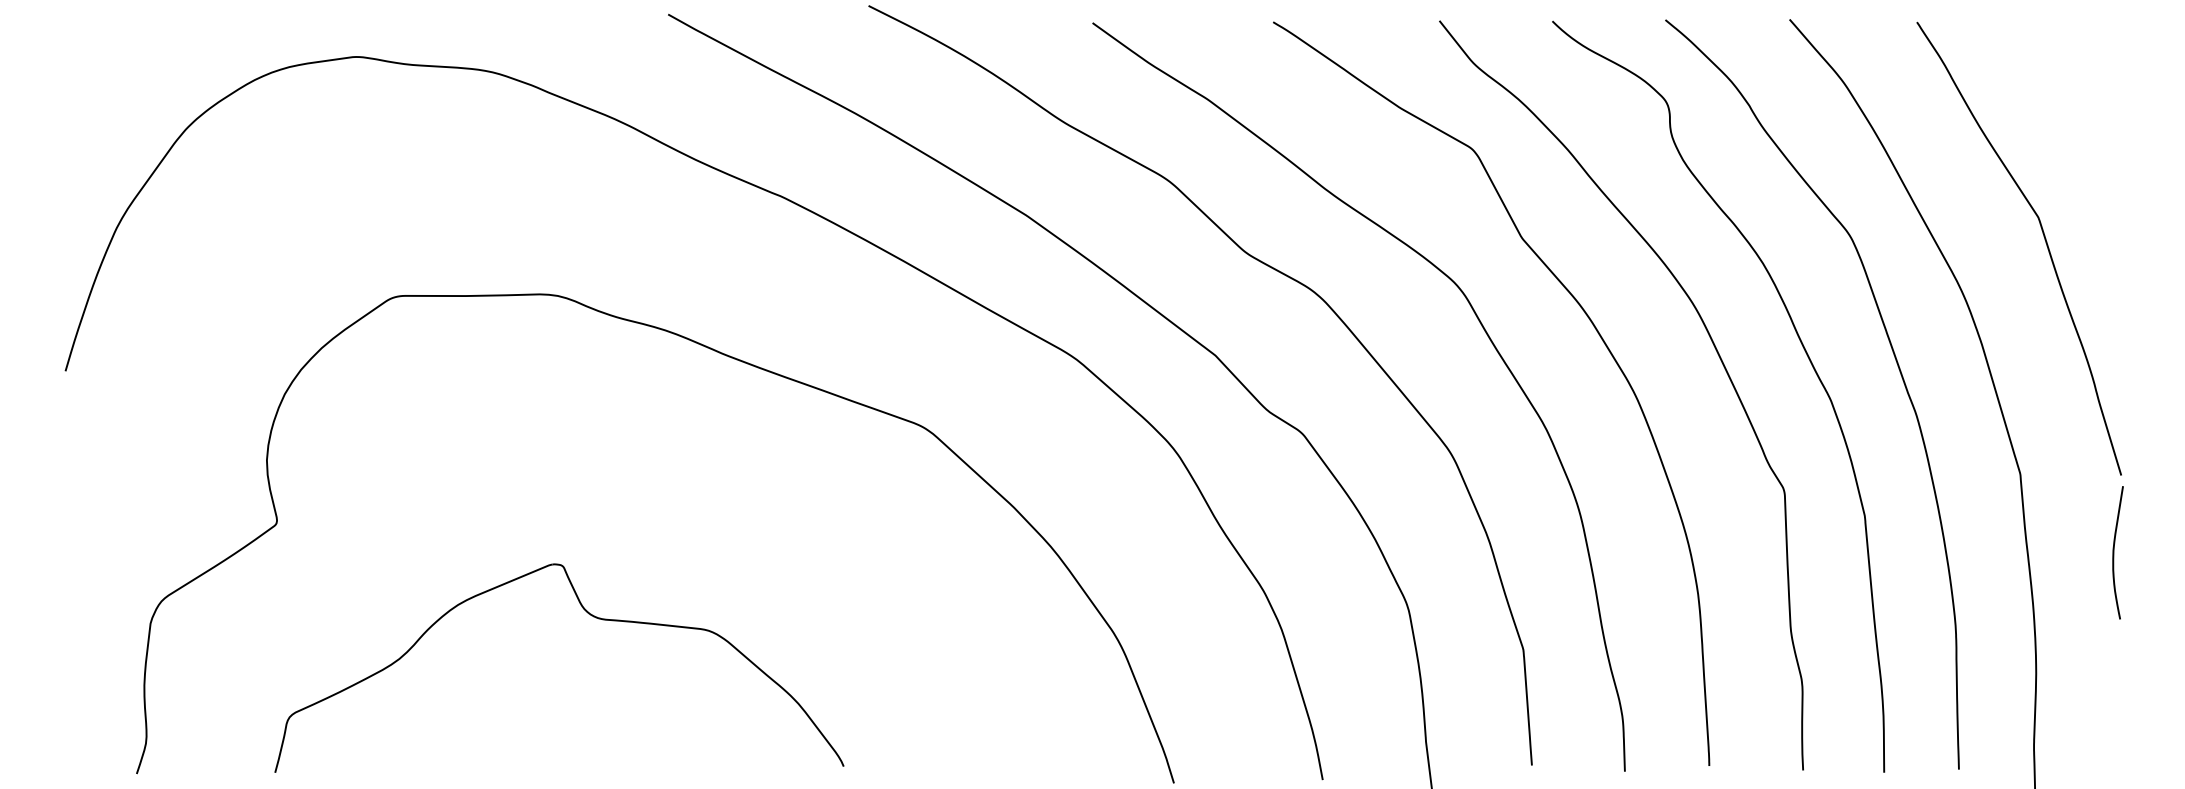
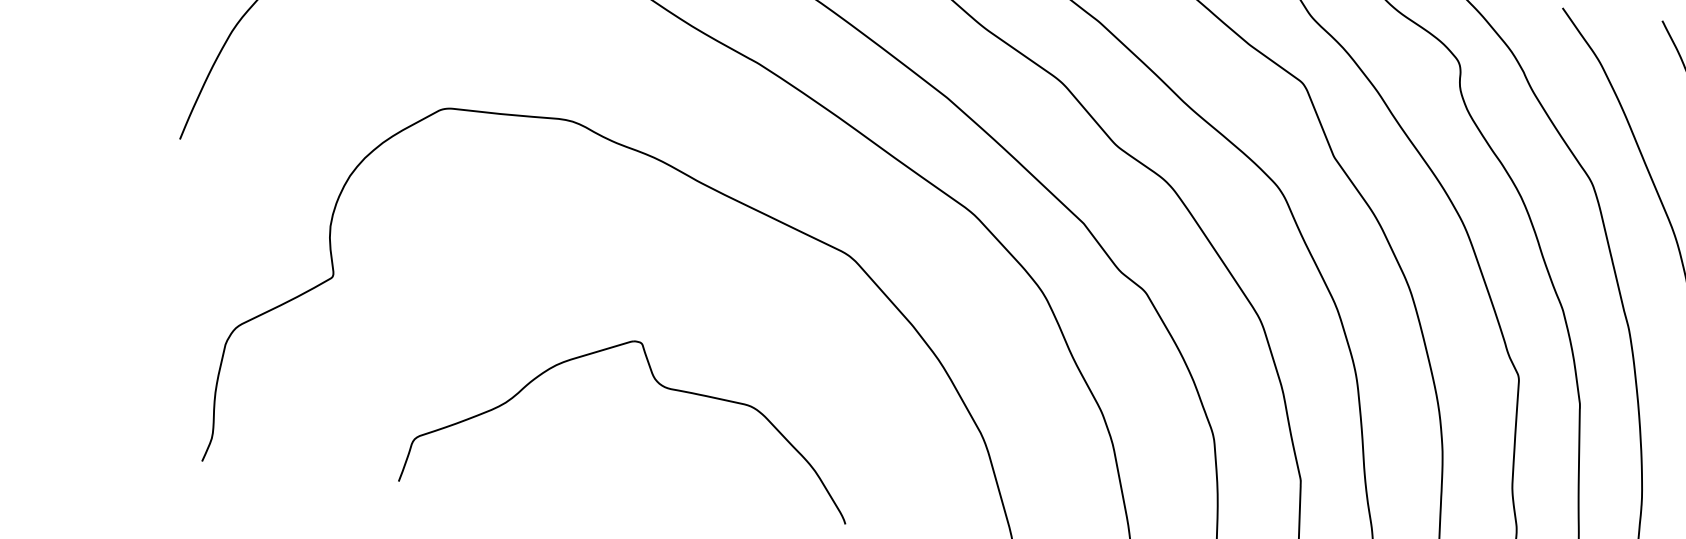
part: (591, 616) -> (660, 385), moved

